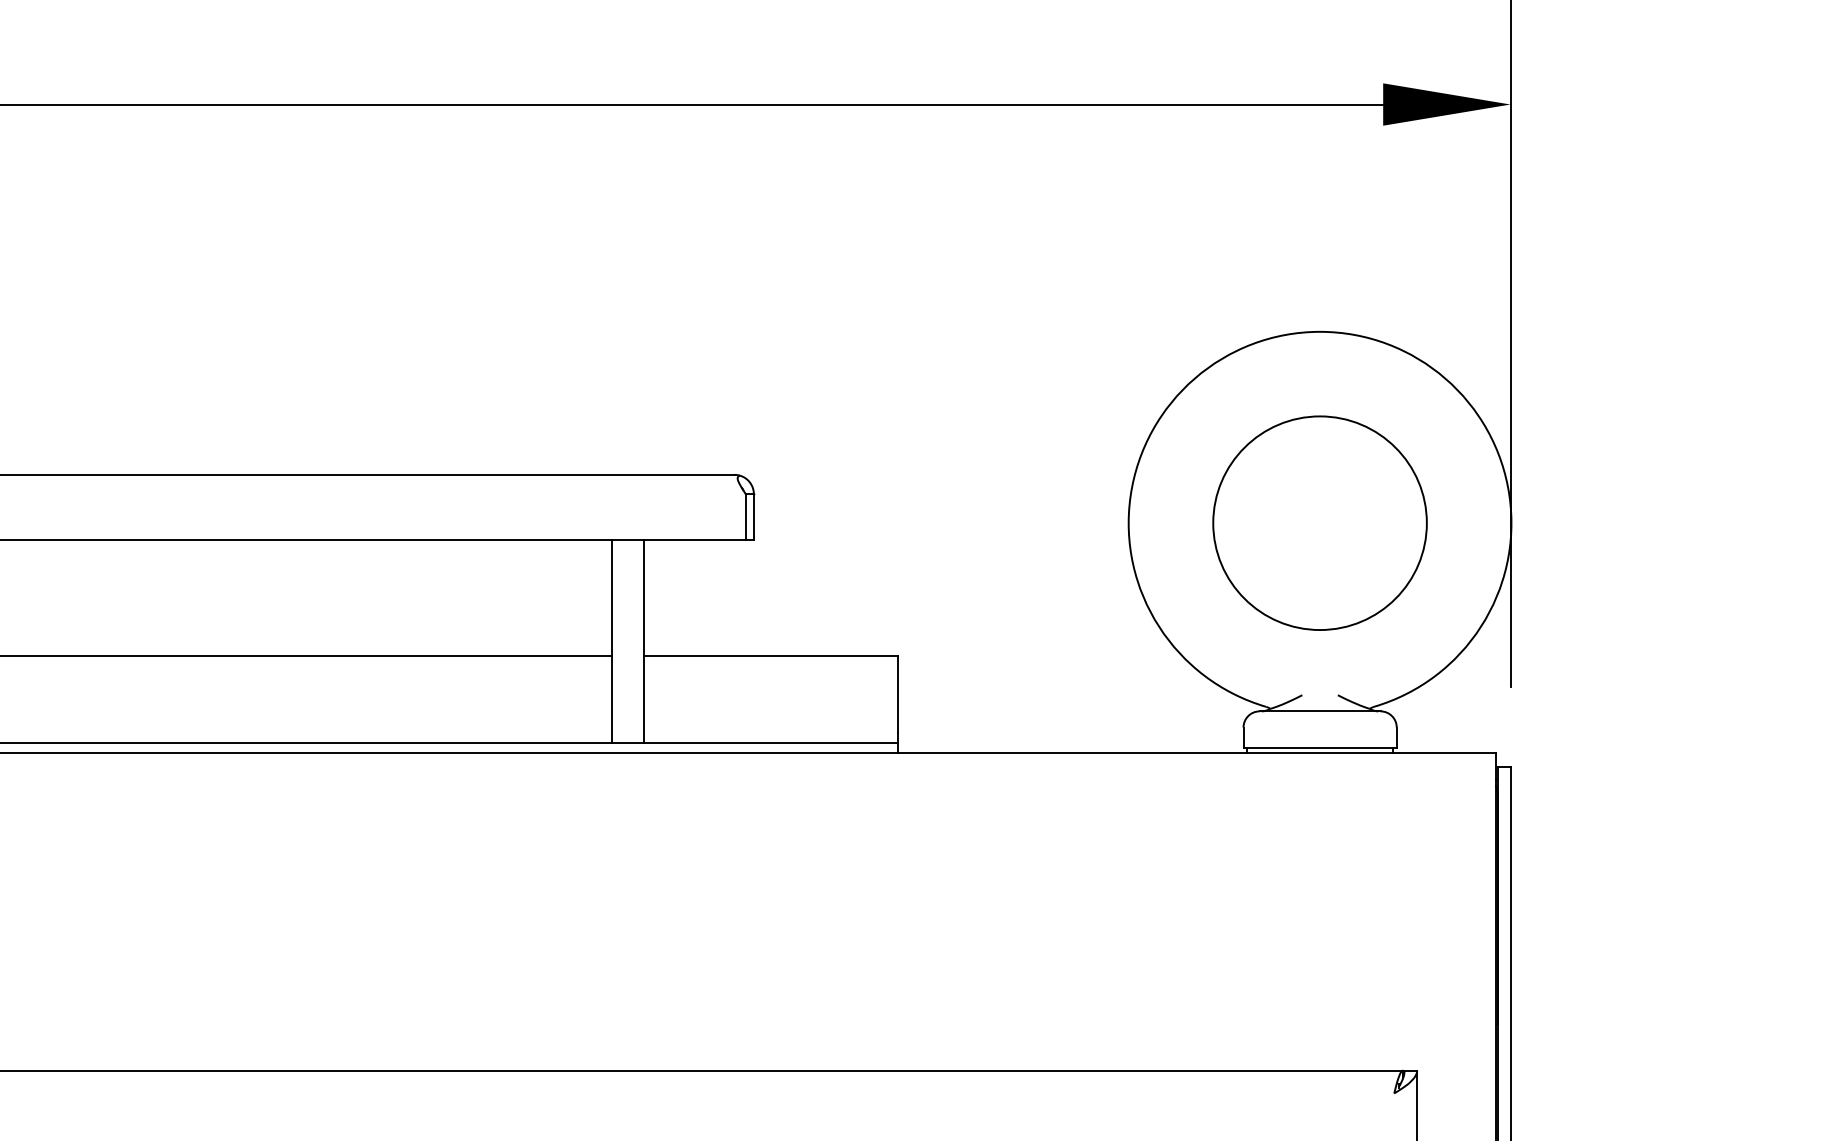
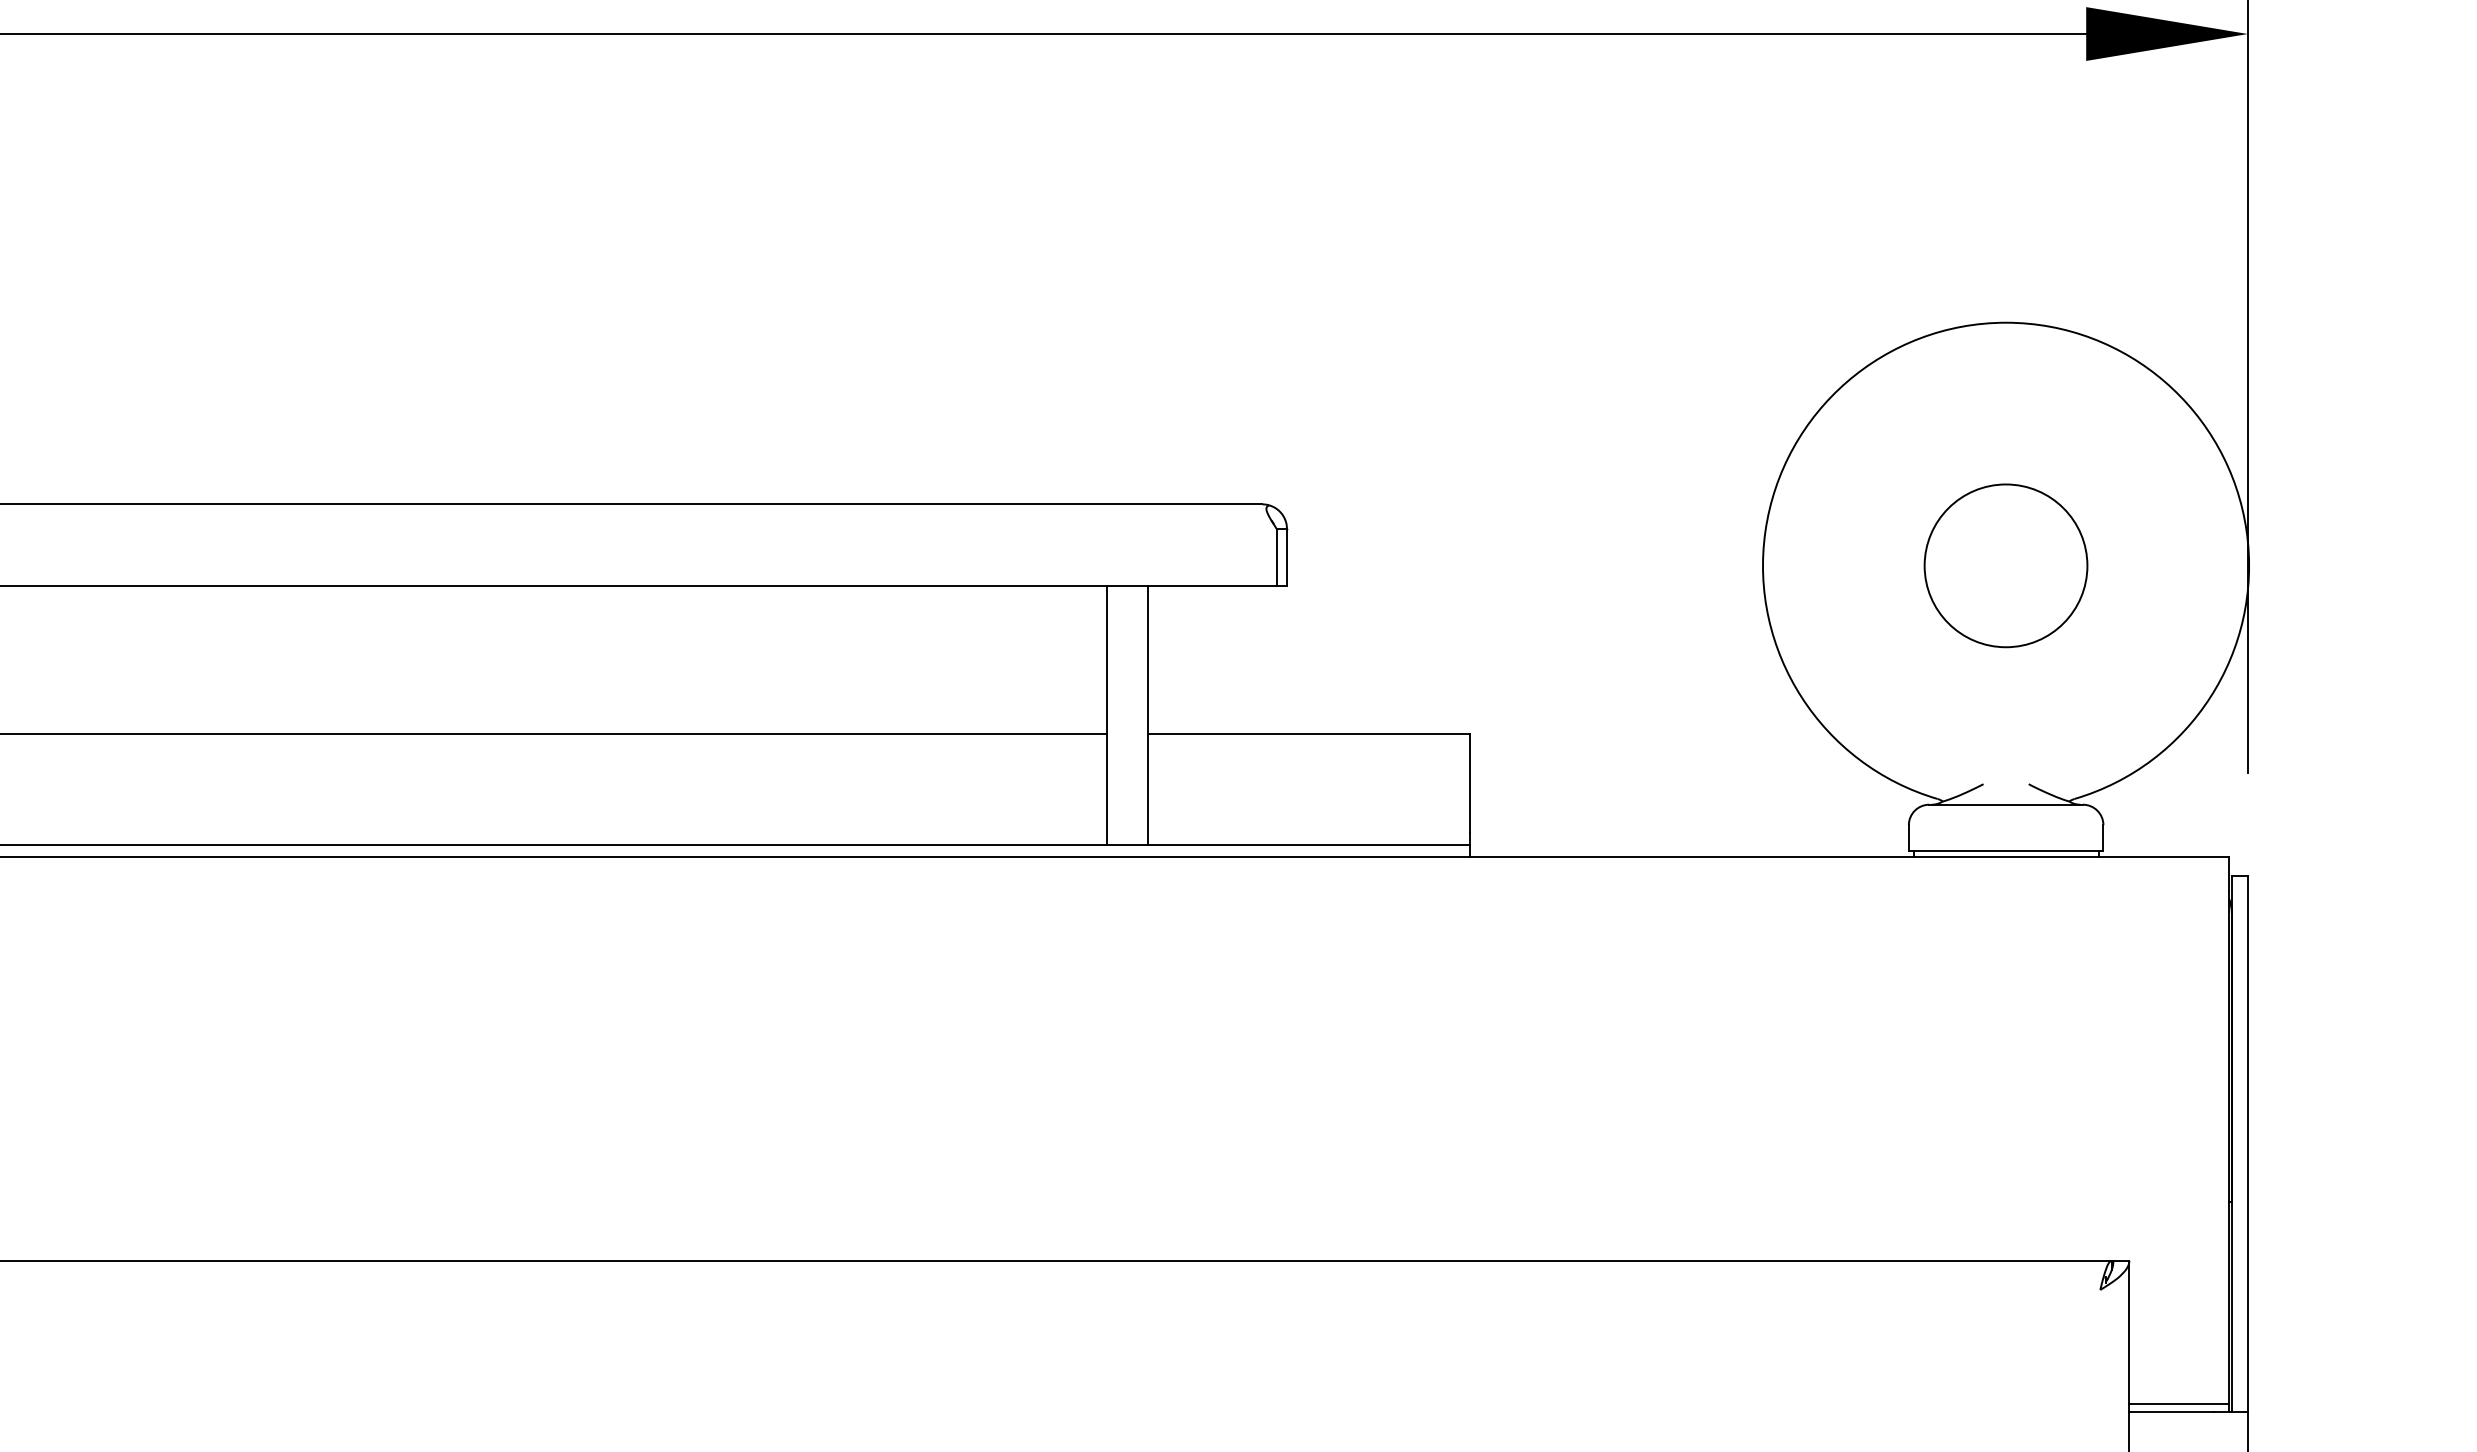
circle: (1319, 523) -> (2005, 565), size x0.6

